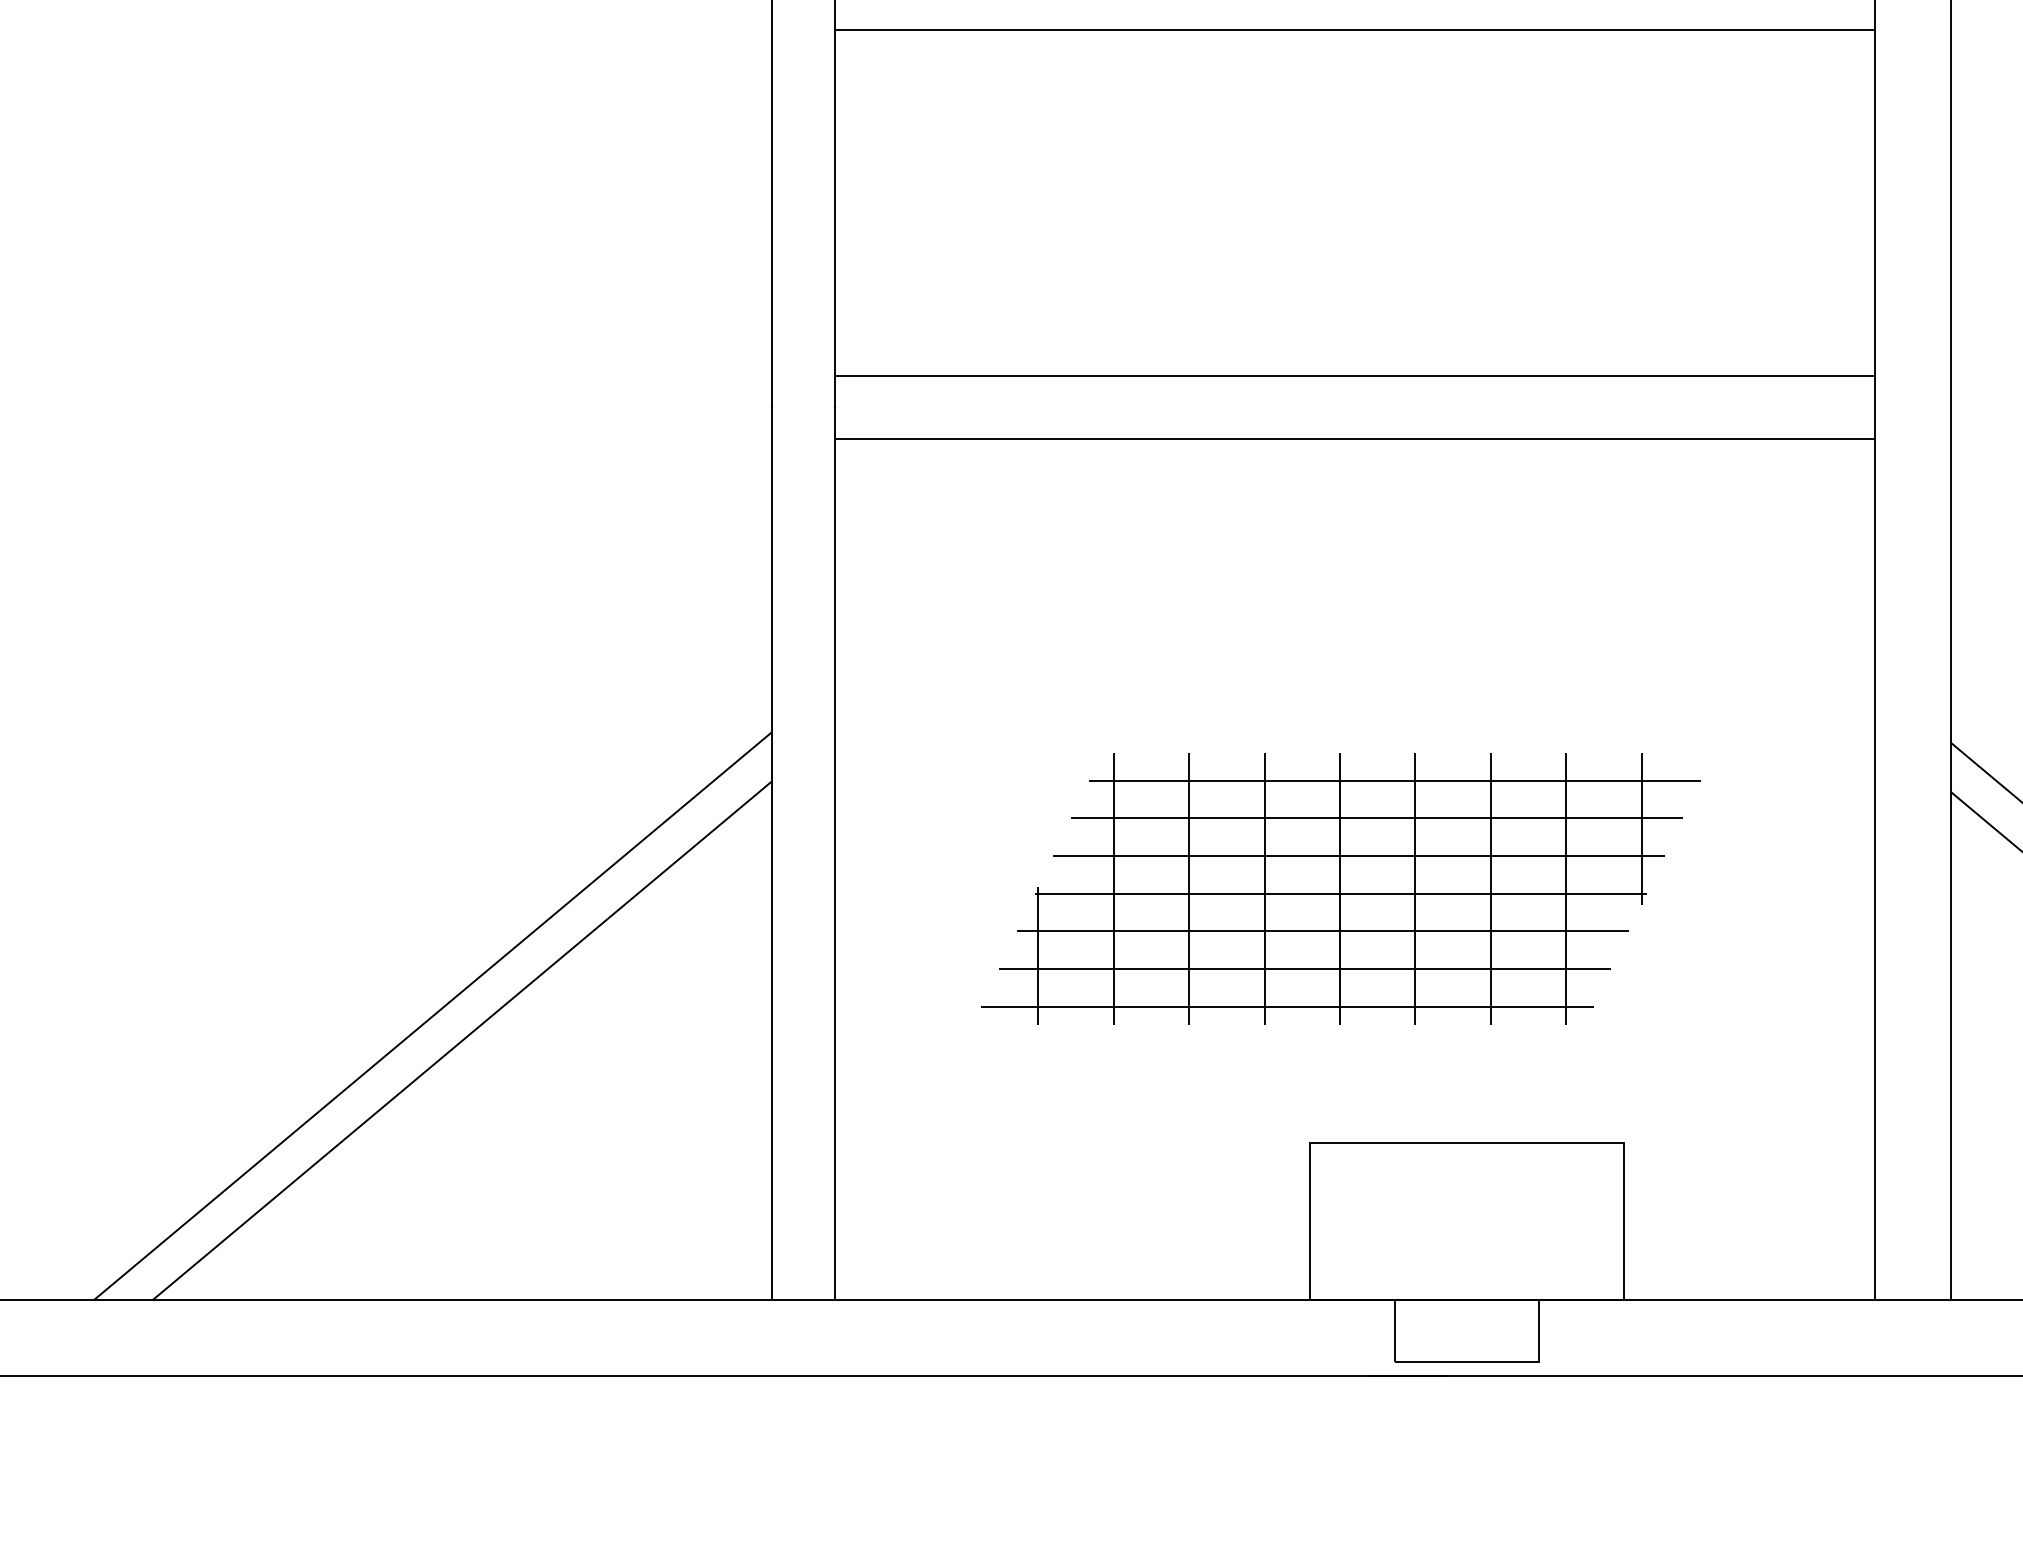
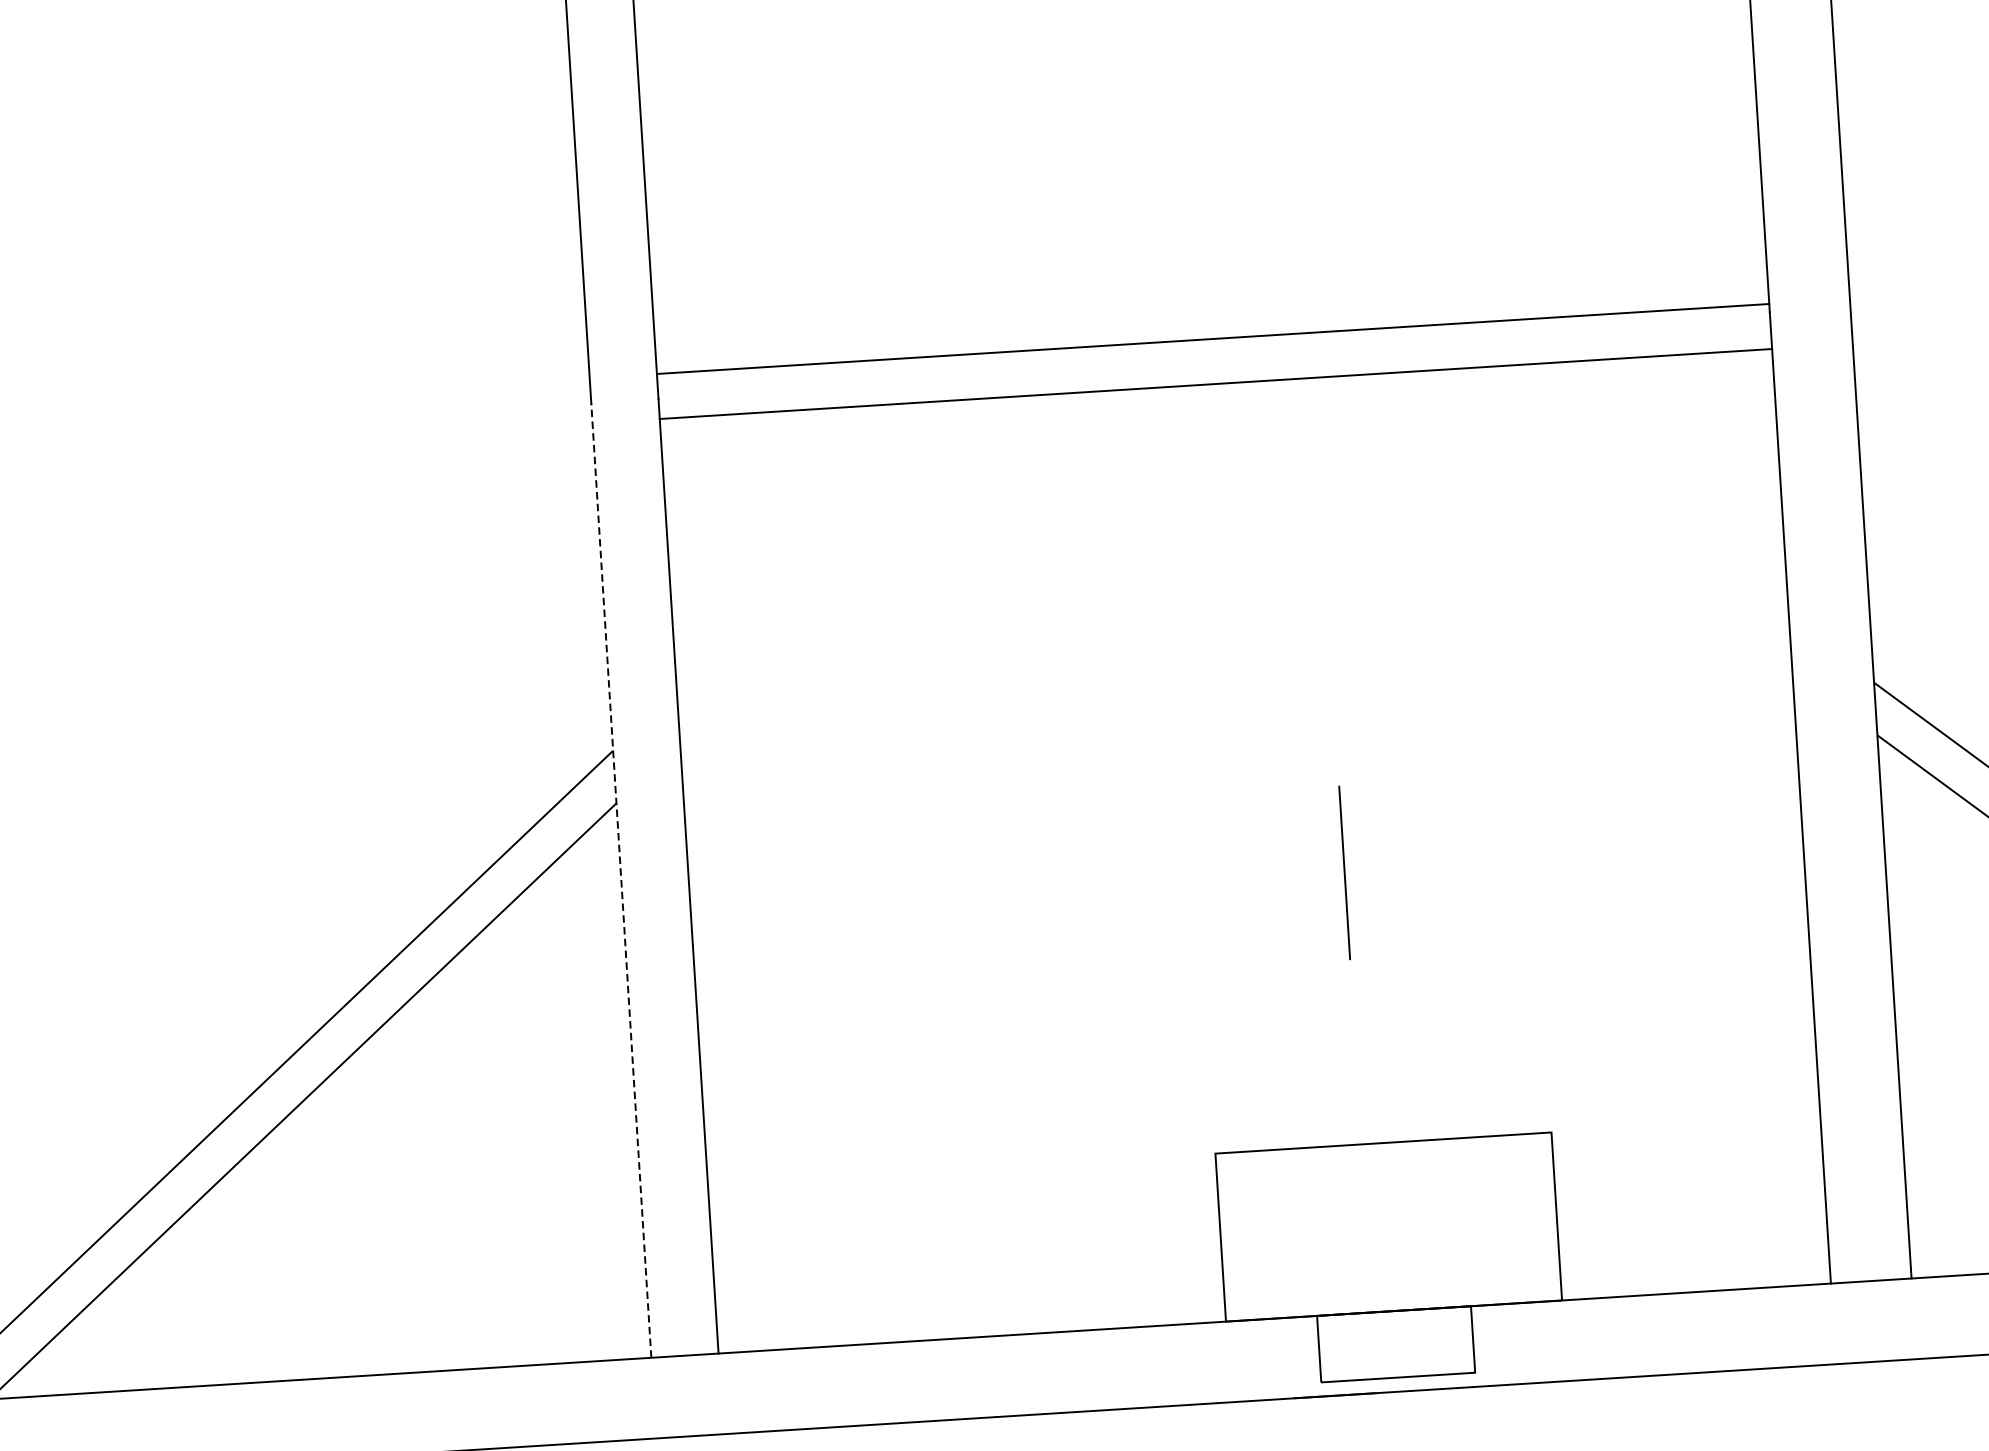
line: (1354, 375) -> (1215, 383), moved
line: (1354, 438) -> (1212, 338), moved
line: (771, 853) -> (620, 880), solid -> dashed
part: (1340, 888) -> (1231, 879), size x0.6

